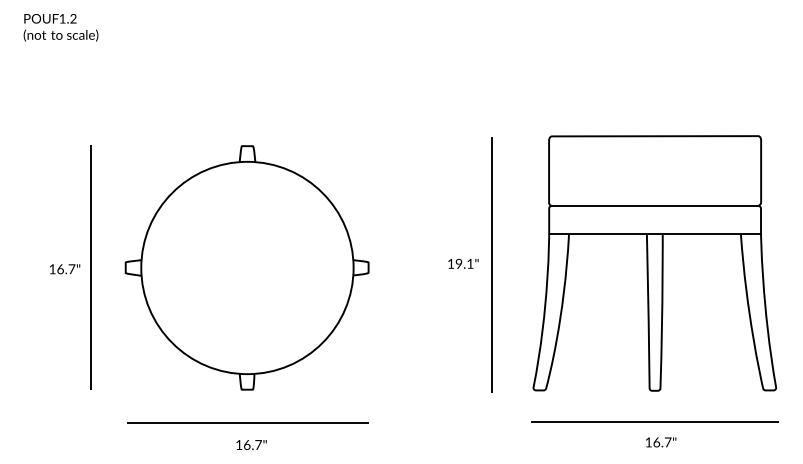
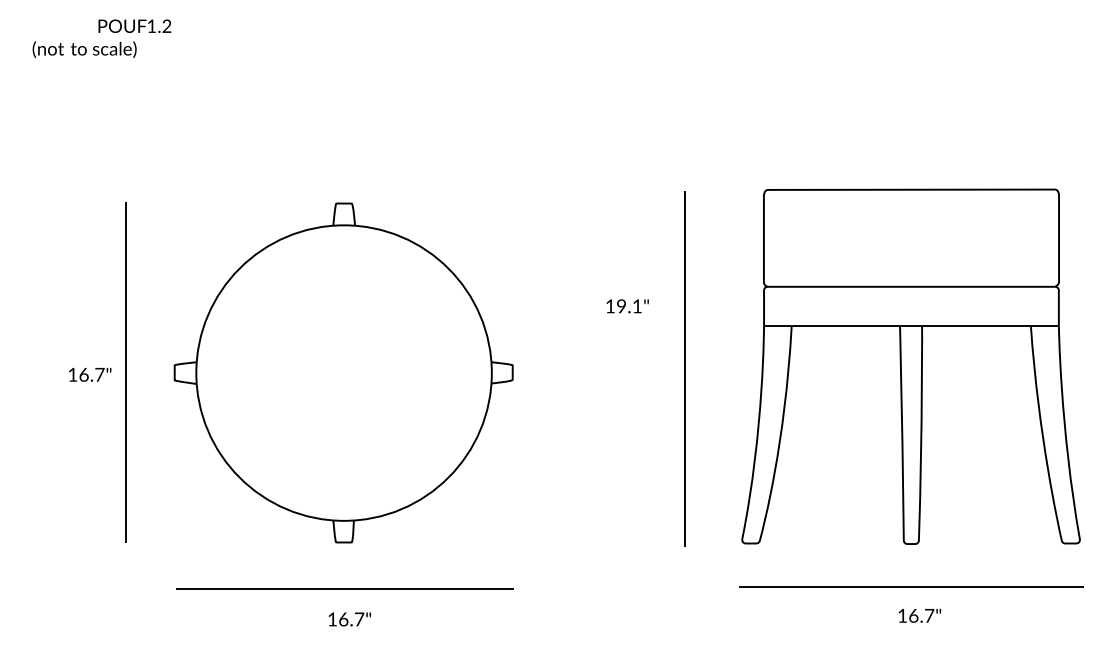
text: (50, 18) -> (134, 25), moved
text: (463, 263) -> (627, 306), moved

